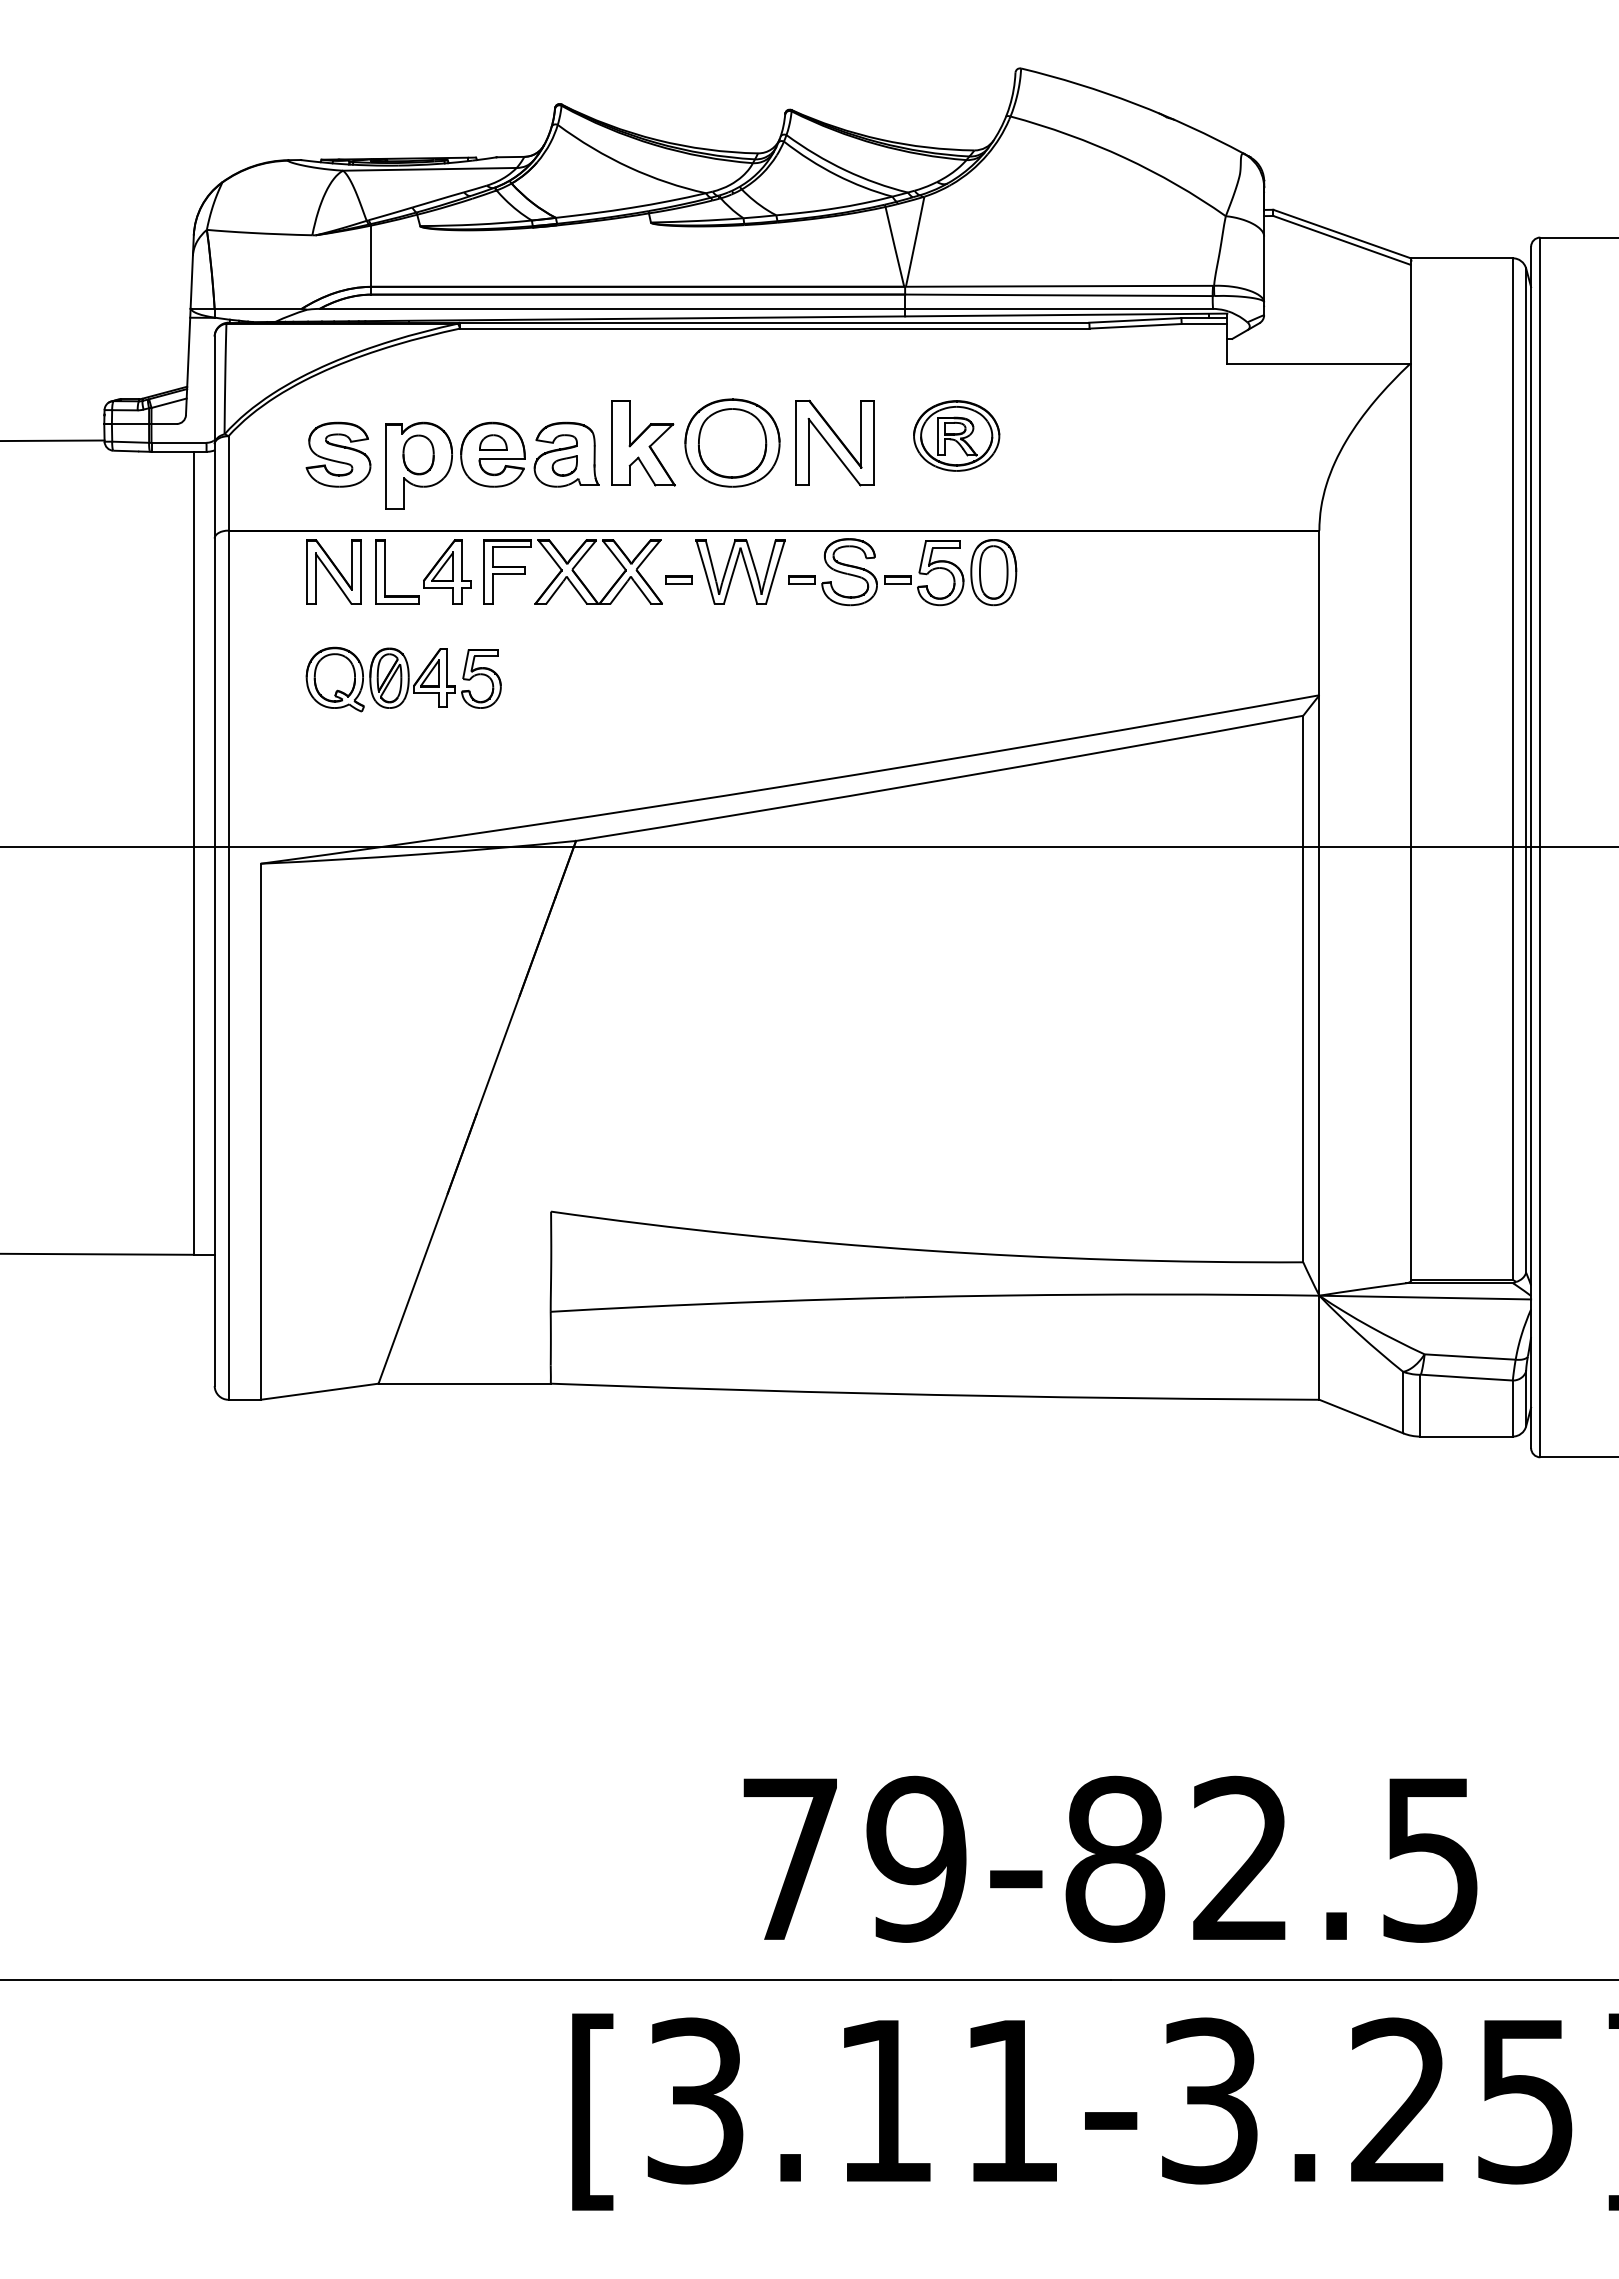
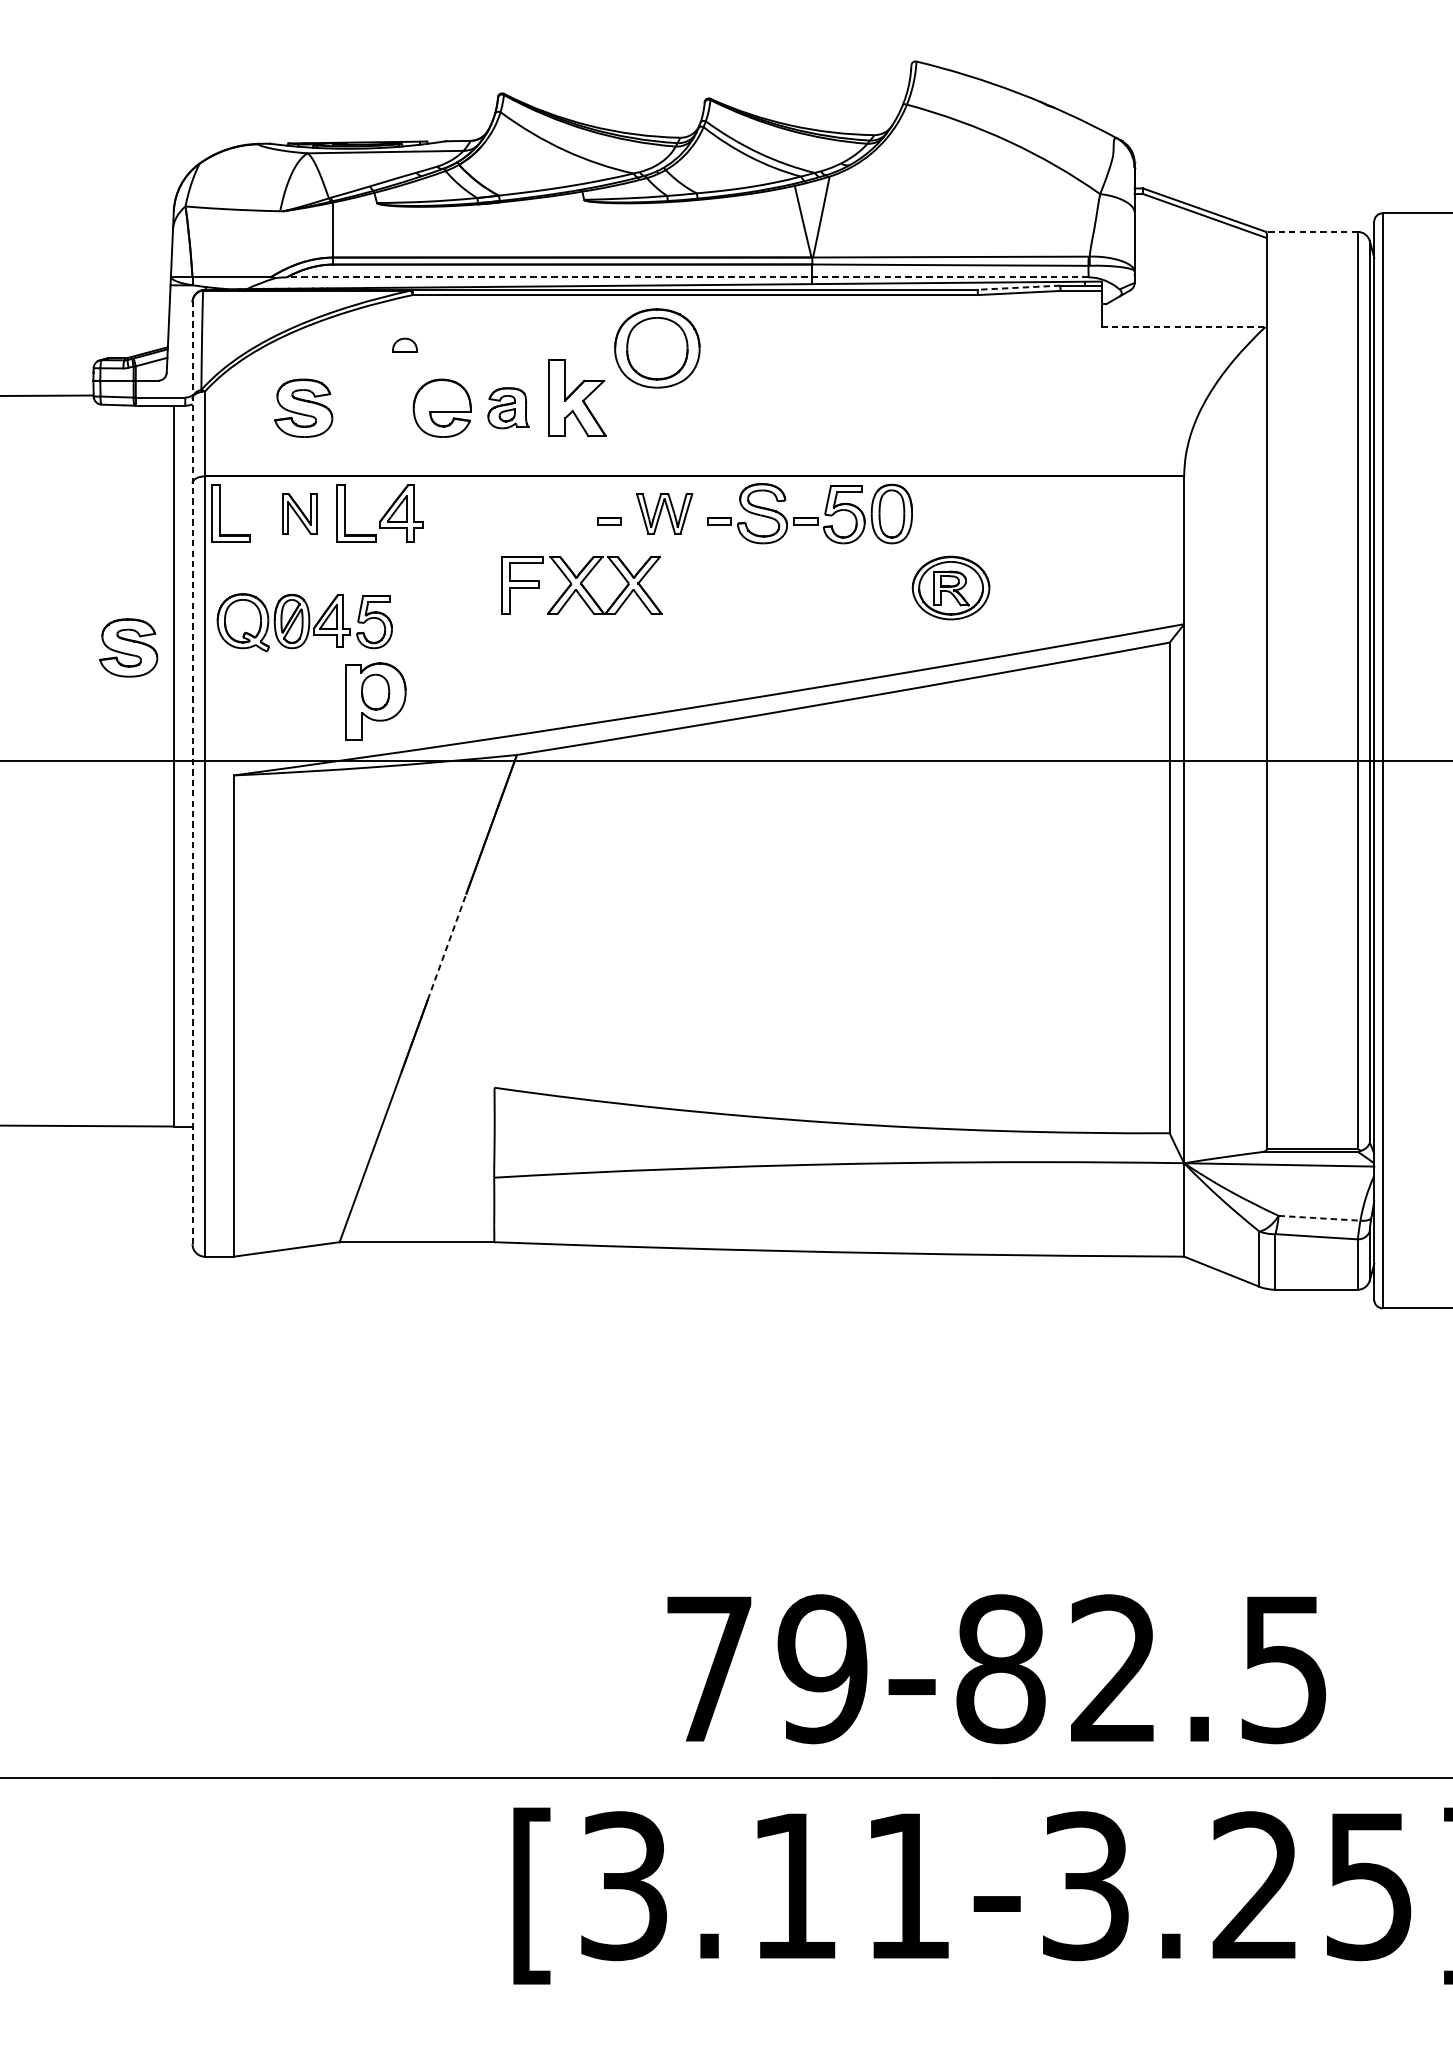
line: (1461, 258) -> (1311, 232), solid -> dashed
line: (766, 308) -> (687, 277), solid -> dashed
line: (1134, 320) -> (1018, 287), solid -> dashed
line: (1319, 364) -> (1184, 327), solid -> dashed
part: (956, 435) -> (950, 587), moved
part: (493, 442) -> (405, 345), moved
part: (732, 442) -> (657, 347), moved
part: (834, 442) -> (748, 397), removed
part: (566, 454) -> (508, 408), size x0.7
part: (418, 465) -> (375, 701), moved
part: (245, 571) -> (220, 513), added
part: (333, 571) -> (299, 513), size x0.7
part: (572, 571) -> (581, 584), moved
part: (740, 571) -> (664, 513), size x0.7
part: (403, 679) -> (304, 622), moved
part: (143, 721) -> (128, 647), added
line: (214, 861) -> (192, 773), solid -> dashed
line: (498, 1054) -> (447, 946), solid -> dashed
arc: (1470, 1357) -> (1319, 1218), solid -> dashed

